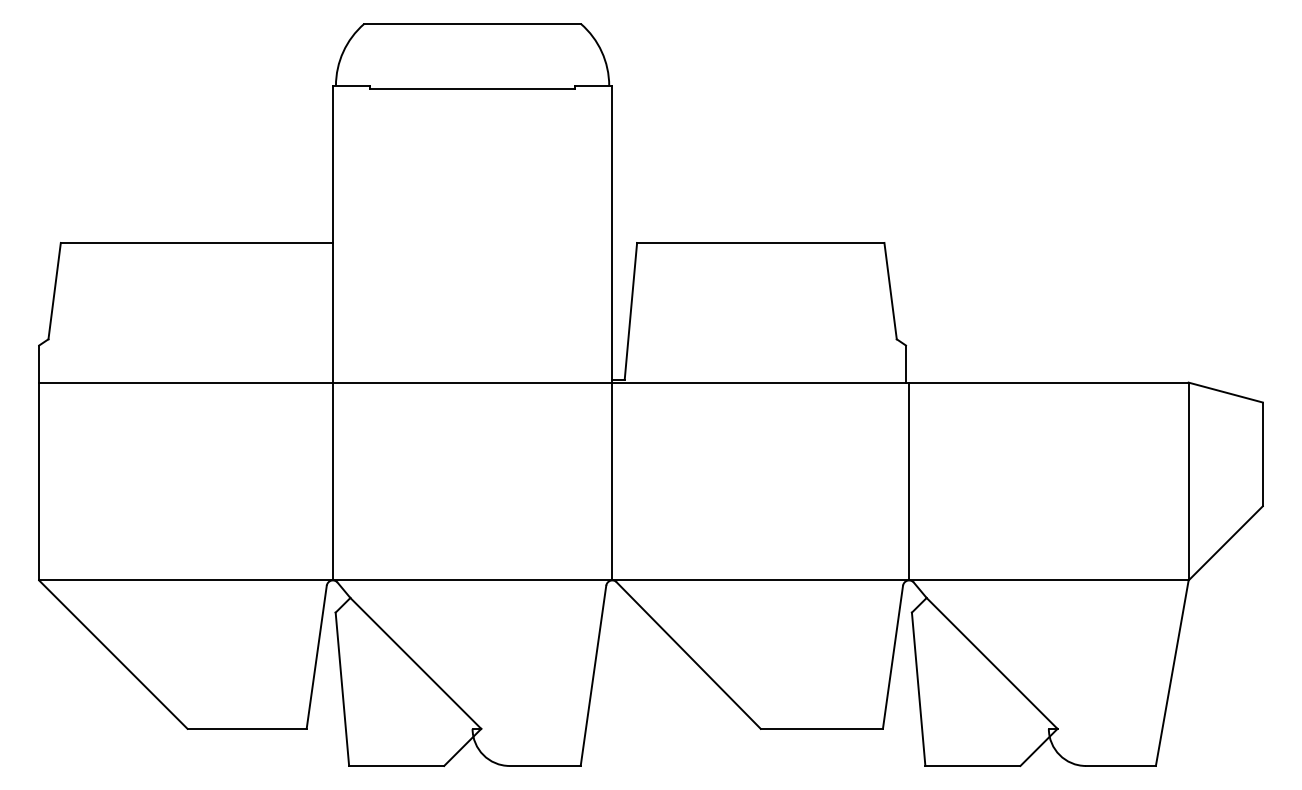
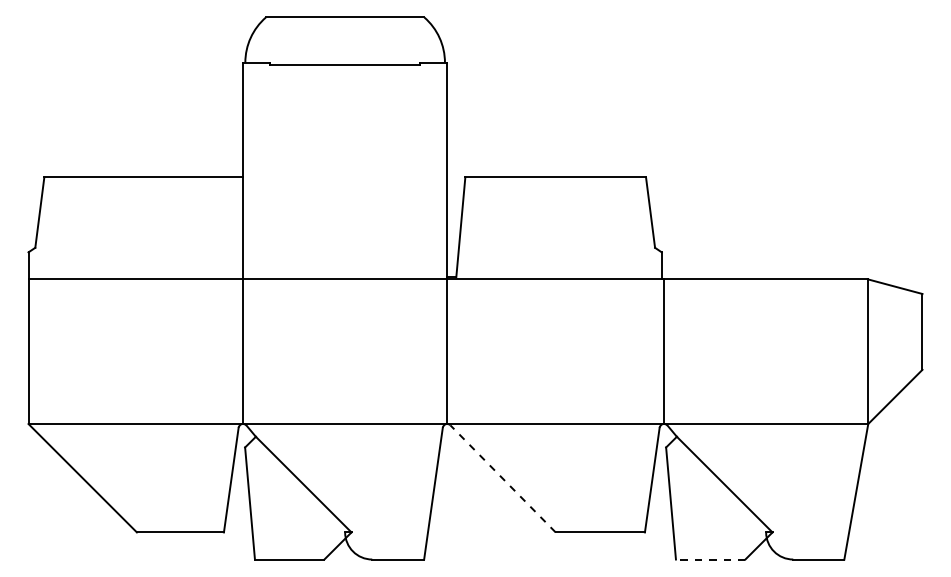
line: (687, 655) -> (502, 478), solid -> dashed
line: (972, 765) -> (710, 559), solid -> dashed

